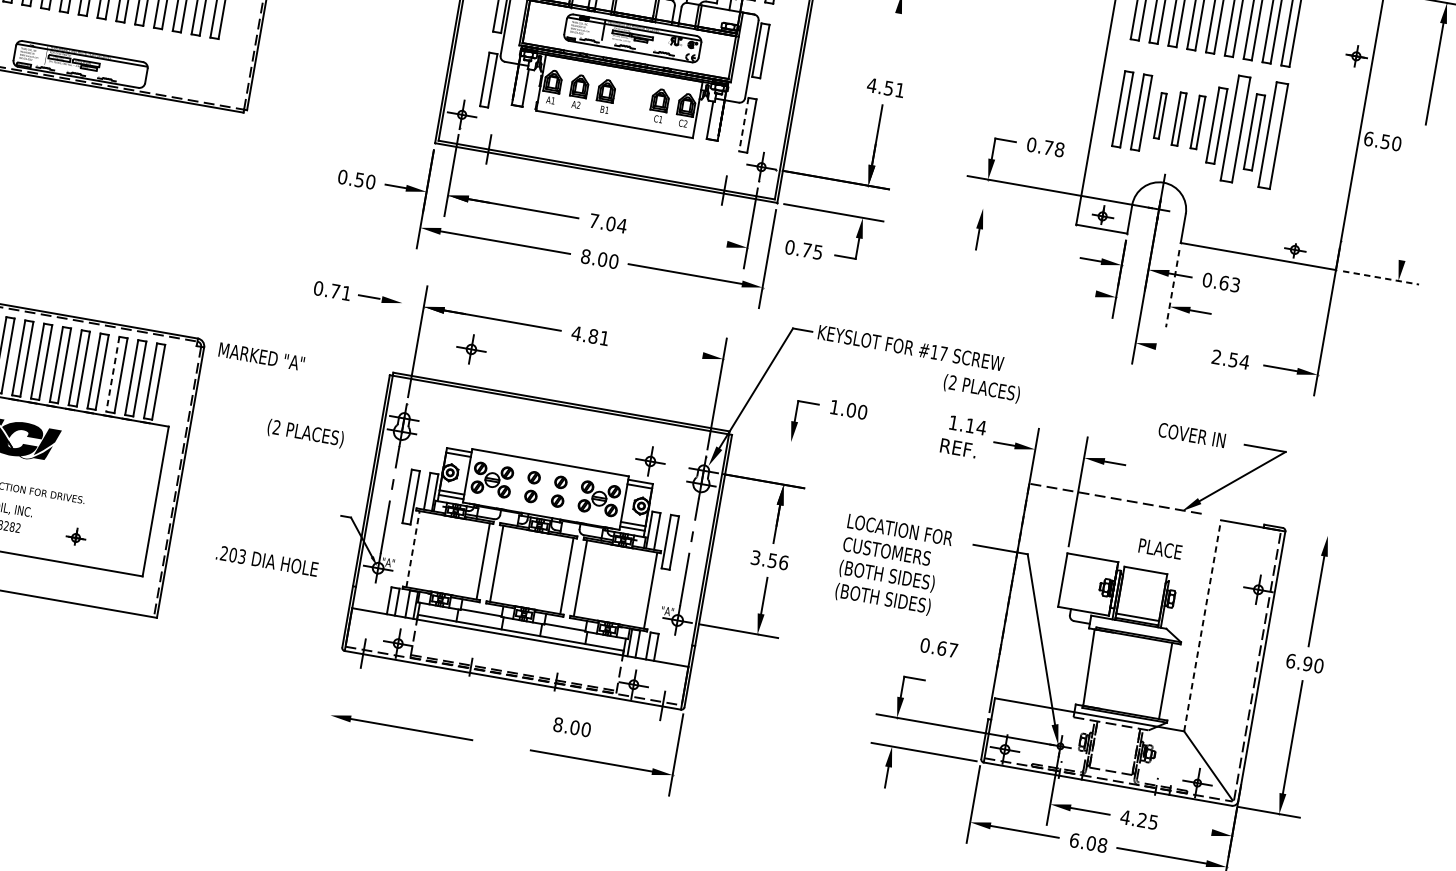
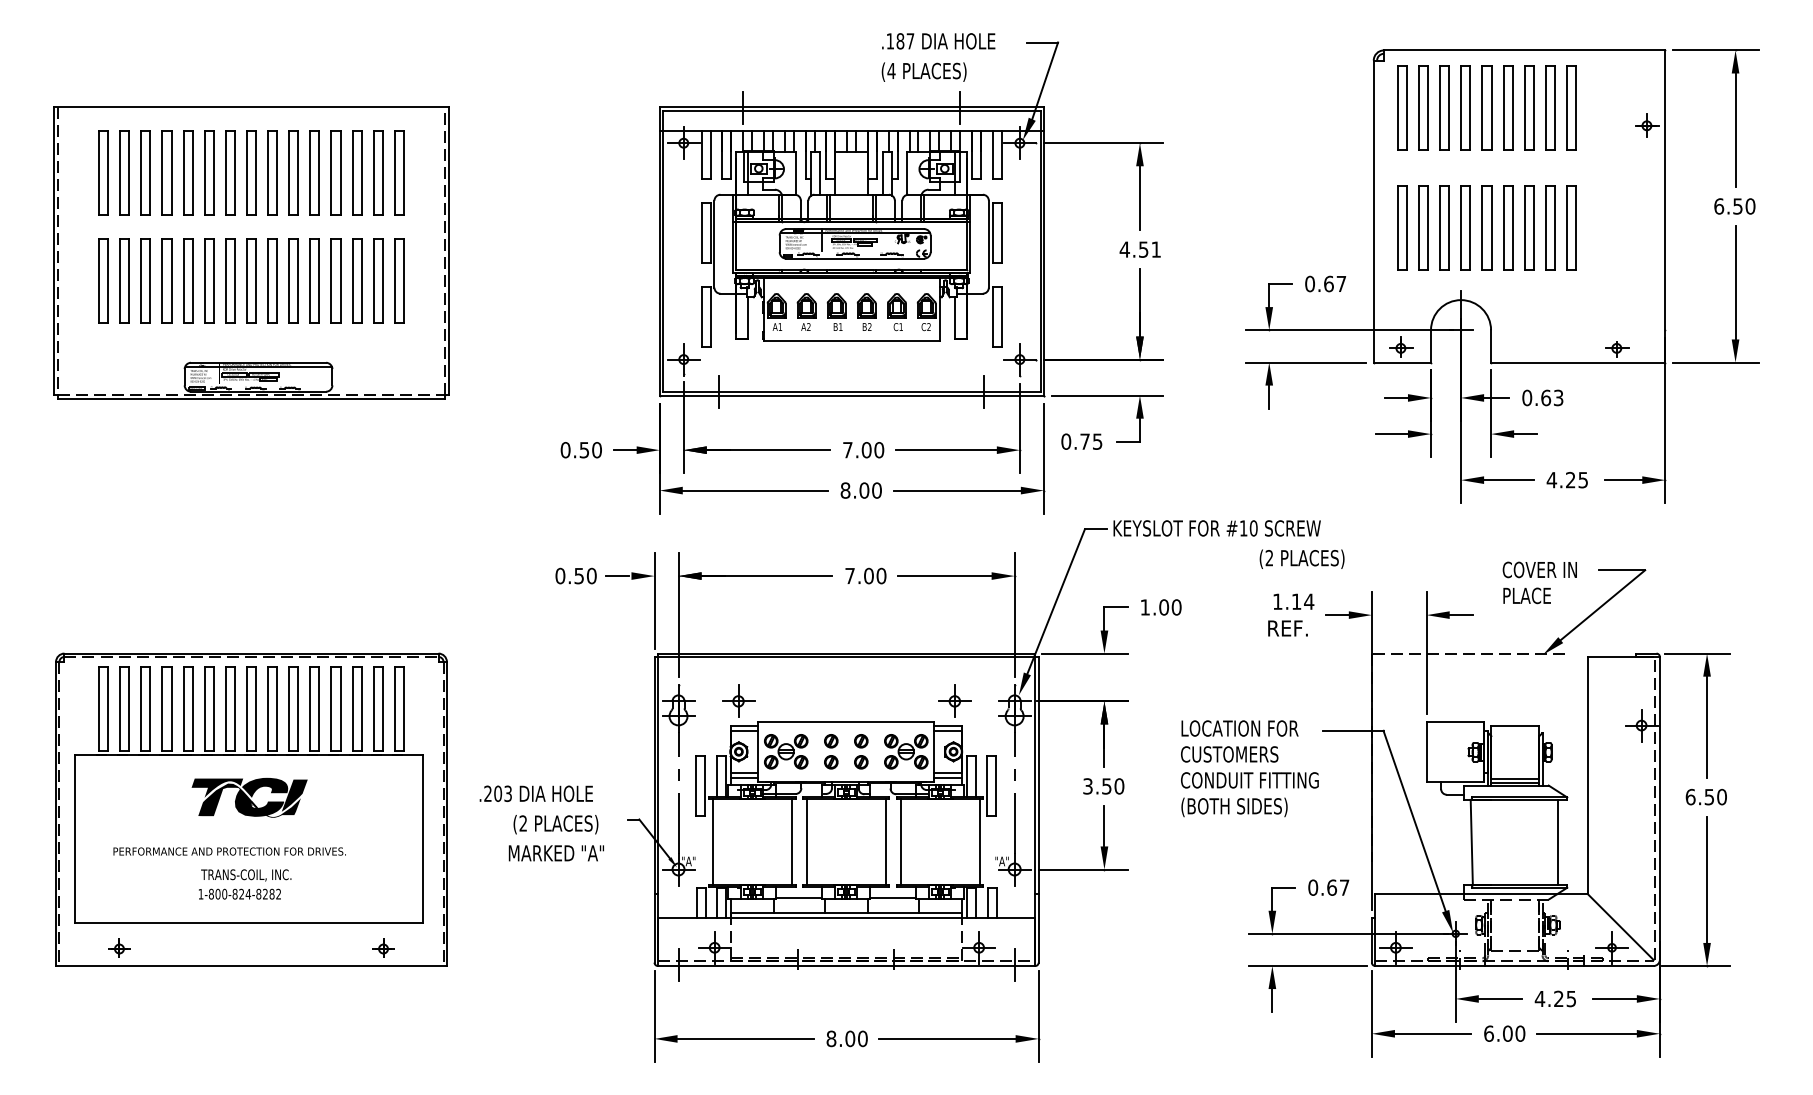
line: (893, 42) -> (1139, 198), added
part: (632, 100) -> (866, 311), added
part: (1160, 115) -> (1444, 227), size x1.67
part: (1178, 118) -> (1465, 227), size x1.43
part: (1197, 121) -> (1486, 227), size x1.43
line: (743, 125) -> (992, 317), dashed -> solid
part: (1235, 128) -> (1529, 227), size x0.71
part: (1273, 135) -> (1571, 227), size x0.71
text: (1382, 141) -> (1734, 206), moved
text: (1054, 148) -> (1335, 283), 0.78 -> 0.67
line: (1410, 209) -> (1735, 282), added
line: (1015, 214) -> (1305, 362), added
text: (622, 226) -> (879, 450), 7.04 -> 7.00
line: (681, 236) -> (945, 450), added
line: (1380, 277) -> (1715, 362), dashed -> solid
line: (1173, 289) -> (1491, 414), dashed -> solid
text: (341, 291) -> (585, 575), 0.71 -> 0.50
line: (1080, 291) -> (1391, 434), added
line: (398, 324) -> (654, 600), added
text: (590, 335) -> (865, 575), 4.81 -> 7.00
part: (471, 348) -> (738, 700), moved
line: (660, 348) -> (944, 576), added
line: (1178, 350) -> (1509, 480), added
text: (943, 353) -> (1253, 528), #17 -> #10
text: (260, 356) -> (555, 853), moved
text: (1230, 359) -> (1567, 479), 2.54 -> 4.25
line: (112, 375) -> (352, 709), dashed -> solid
text: (305, 433) -> (555, 824), moved
line: (773, 438) -> (1084, 653), added
line: (1319, 534) -> (1697, 653), added
part: (76, 536) -> (383, 947), moved
text: (1159, 548) -> (1526, 595), moved
line: (412, 549) -> (712, 842), dashed -> solid
text: (266, 560) -> (535, 793), moved
text: (783, 562) -> (1119, 786), 3.56 -> 3.50
text: (900, 578) -> (1249, 781), (BOTH SIDES) -> CONDUIT FITTING
line: (1202, 624) -> (1587, 774), dashed -> solid
text: (938, 647) -> (1328, 887), moved
text: (1307, 663) -> (1709, 796), 6.90 -> 6.50
line: (334, 694) -> (654, 1015), added
text: (571, 726) -> (846, 1038), moved
line: (1191, 828) -> (1614, 998), added
text: (1102, 845) -> (1520, 1033), 6.08 -> 6.00

